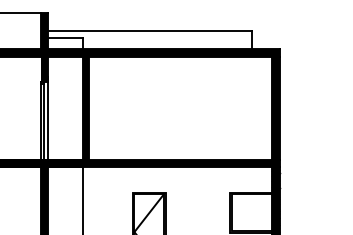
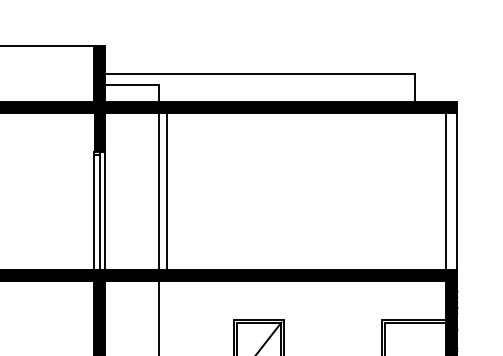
fill: (85, 107) -> (162, 190), removed
fill: (275, 107) -> (451, 190), removed

